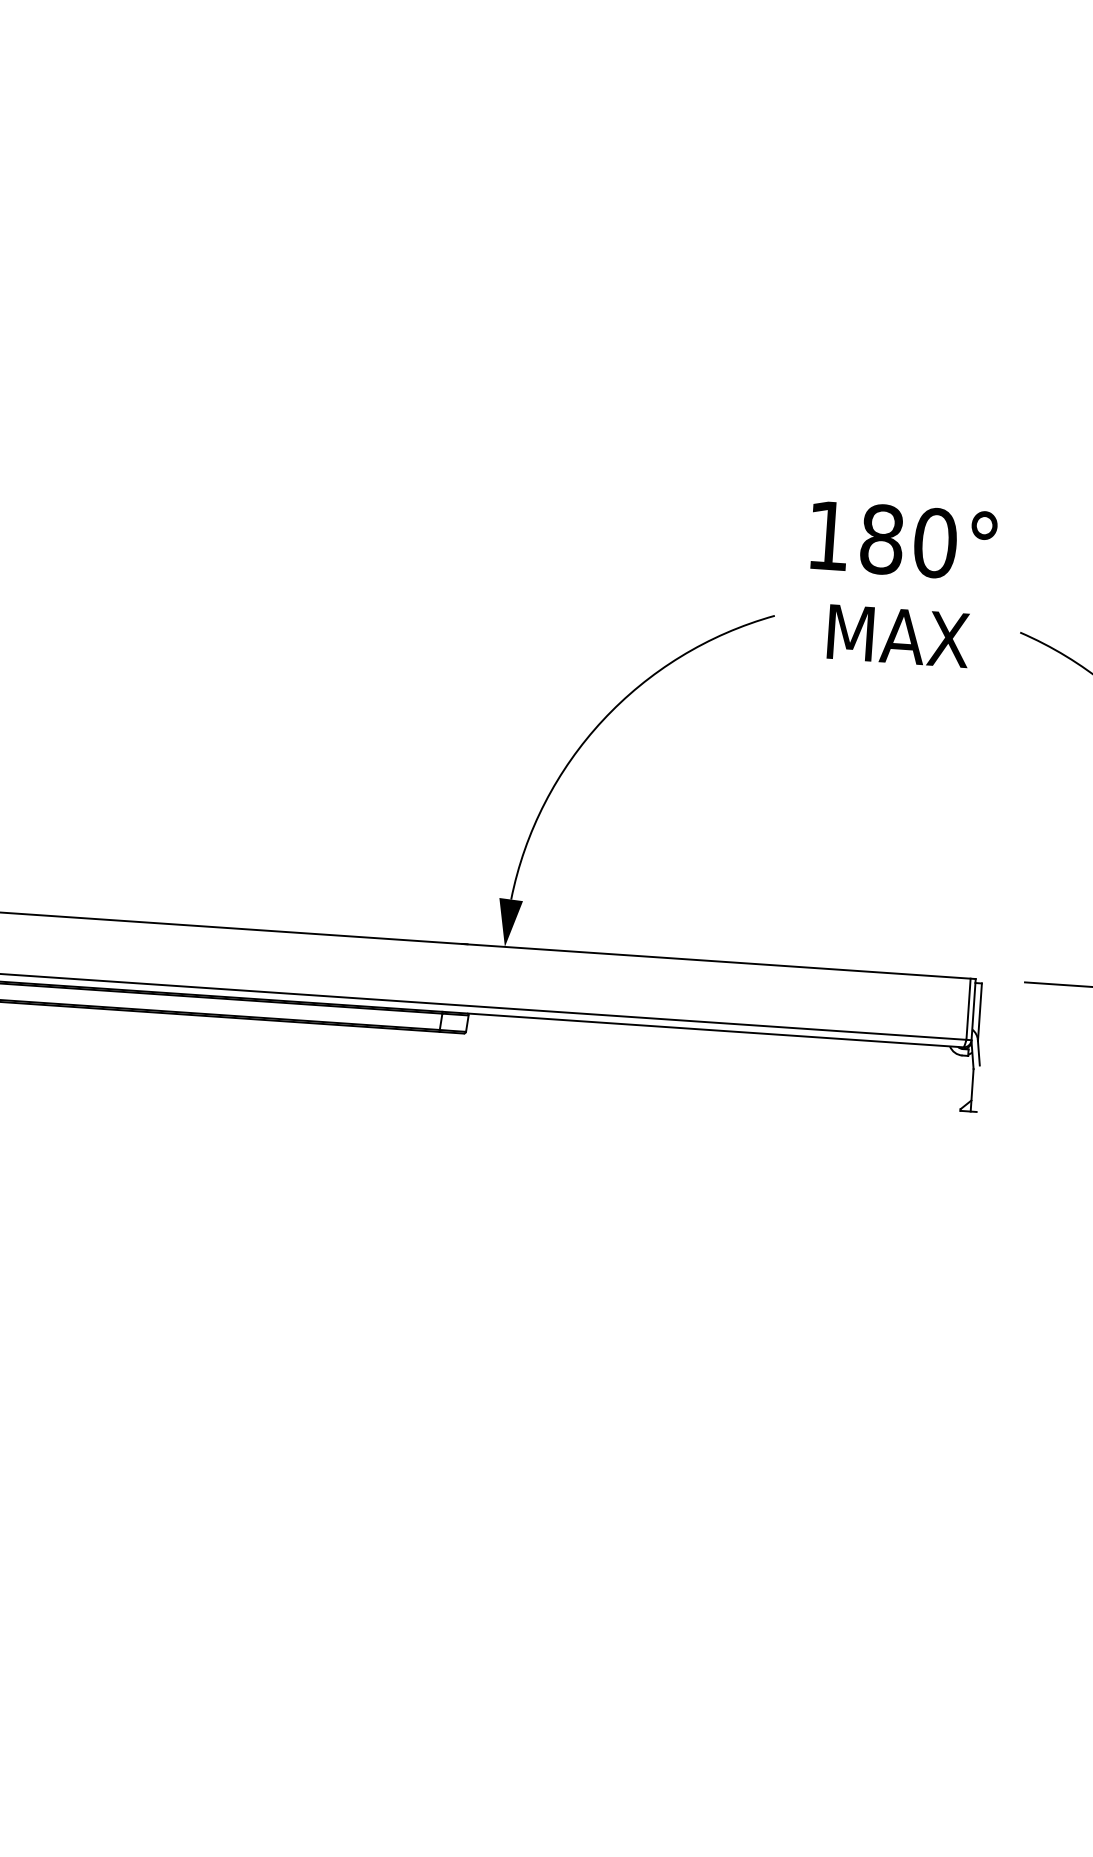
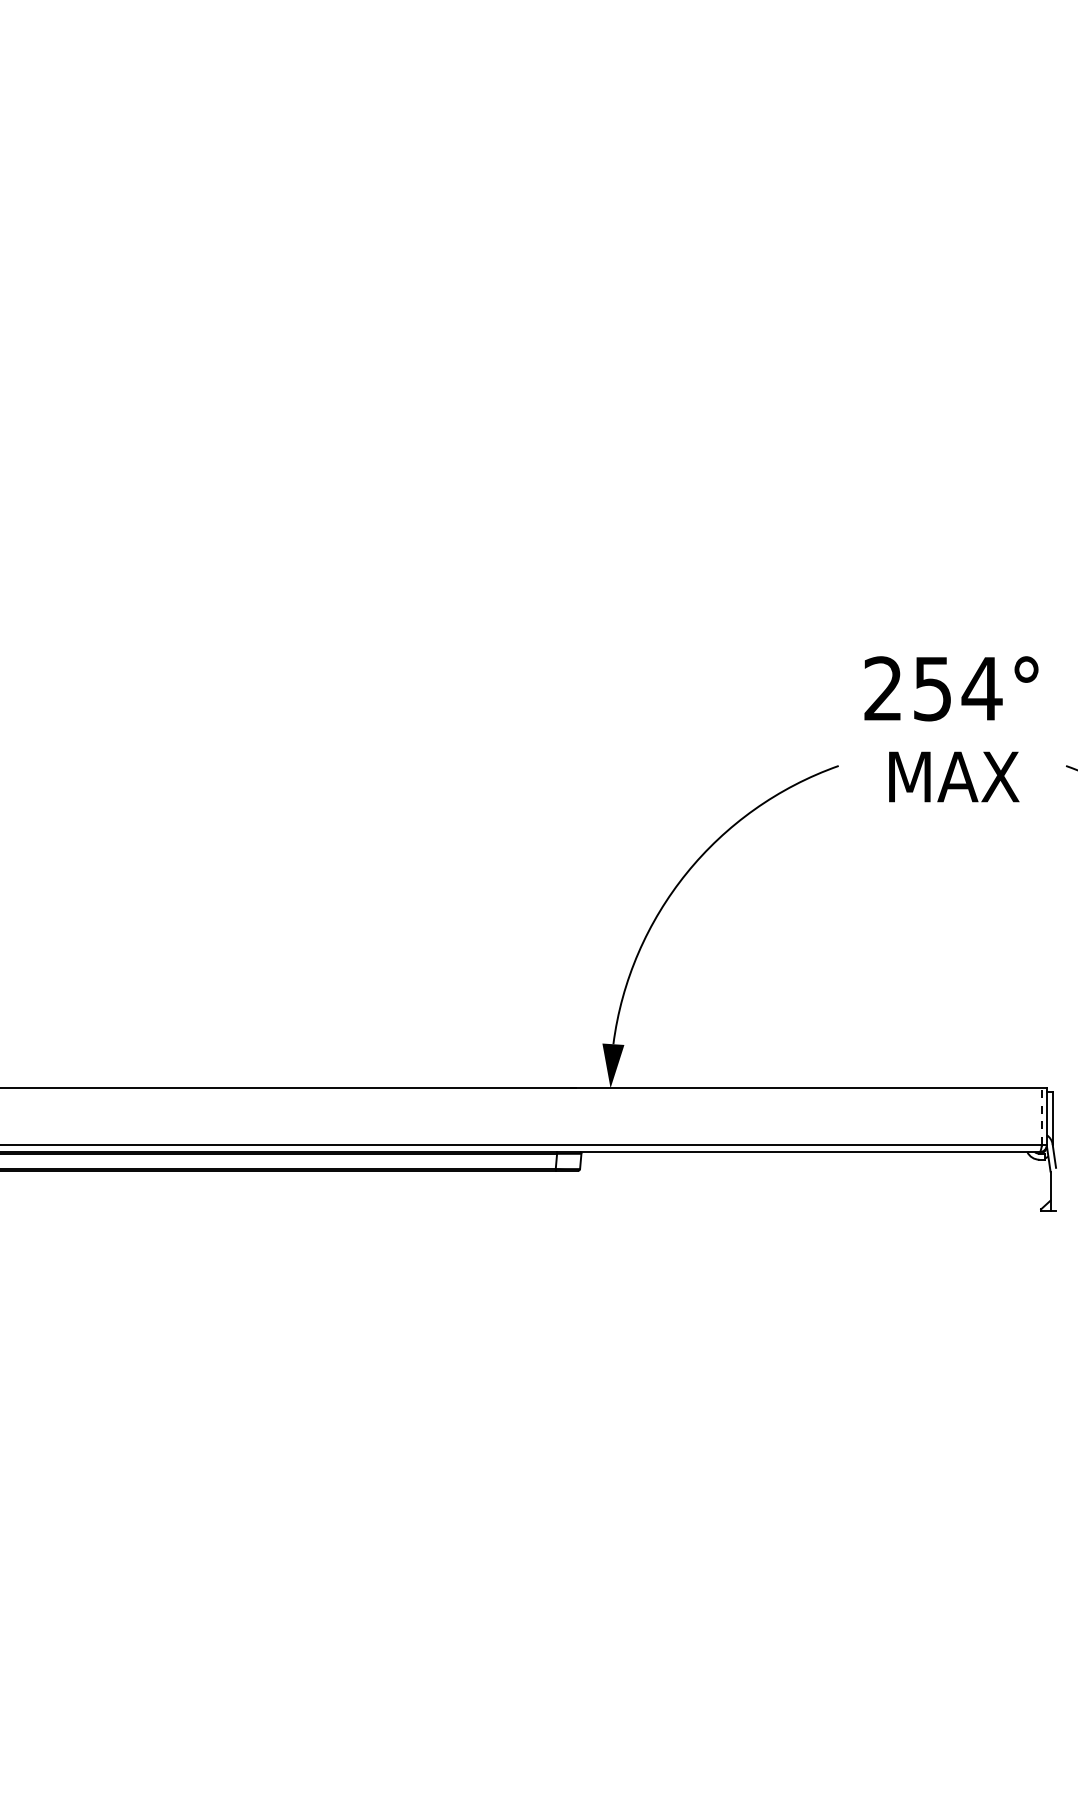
text: (882, 539) -> (933, 688), 180° -> 254°
line: (968, 1009) -> (1042, 1116), solid -> dashed

